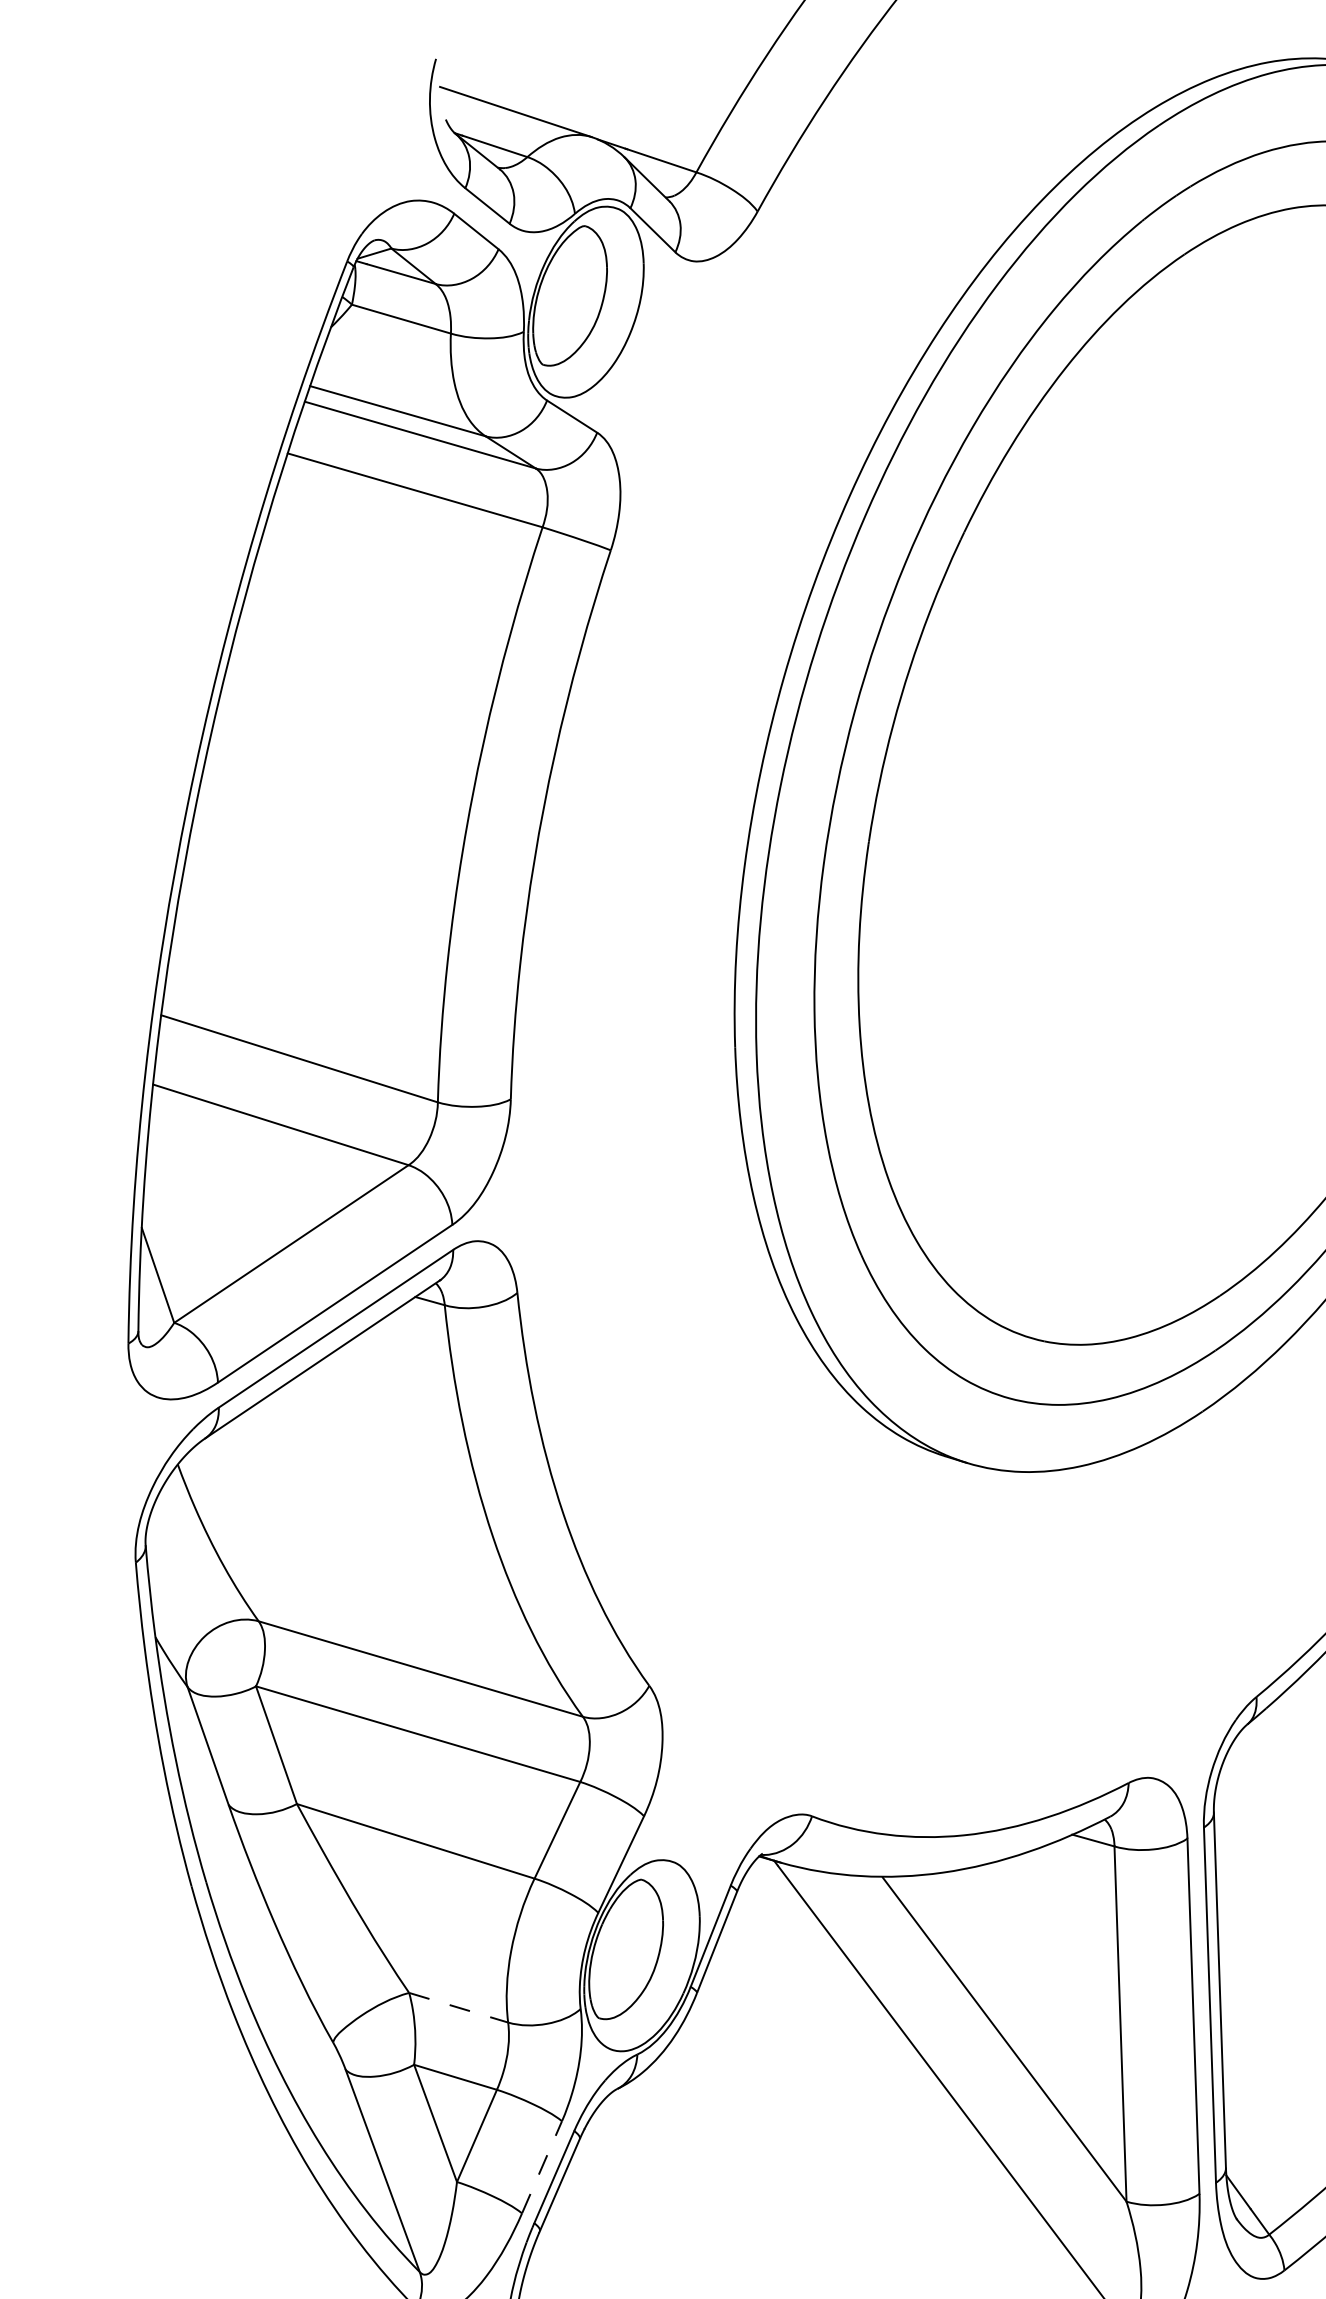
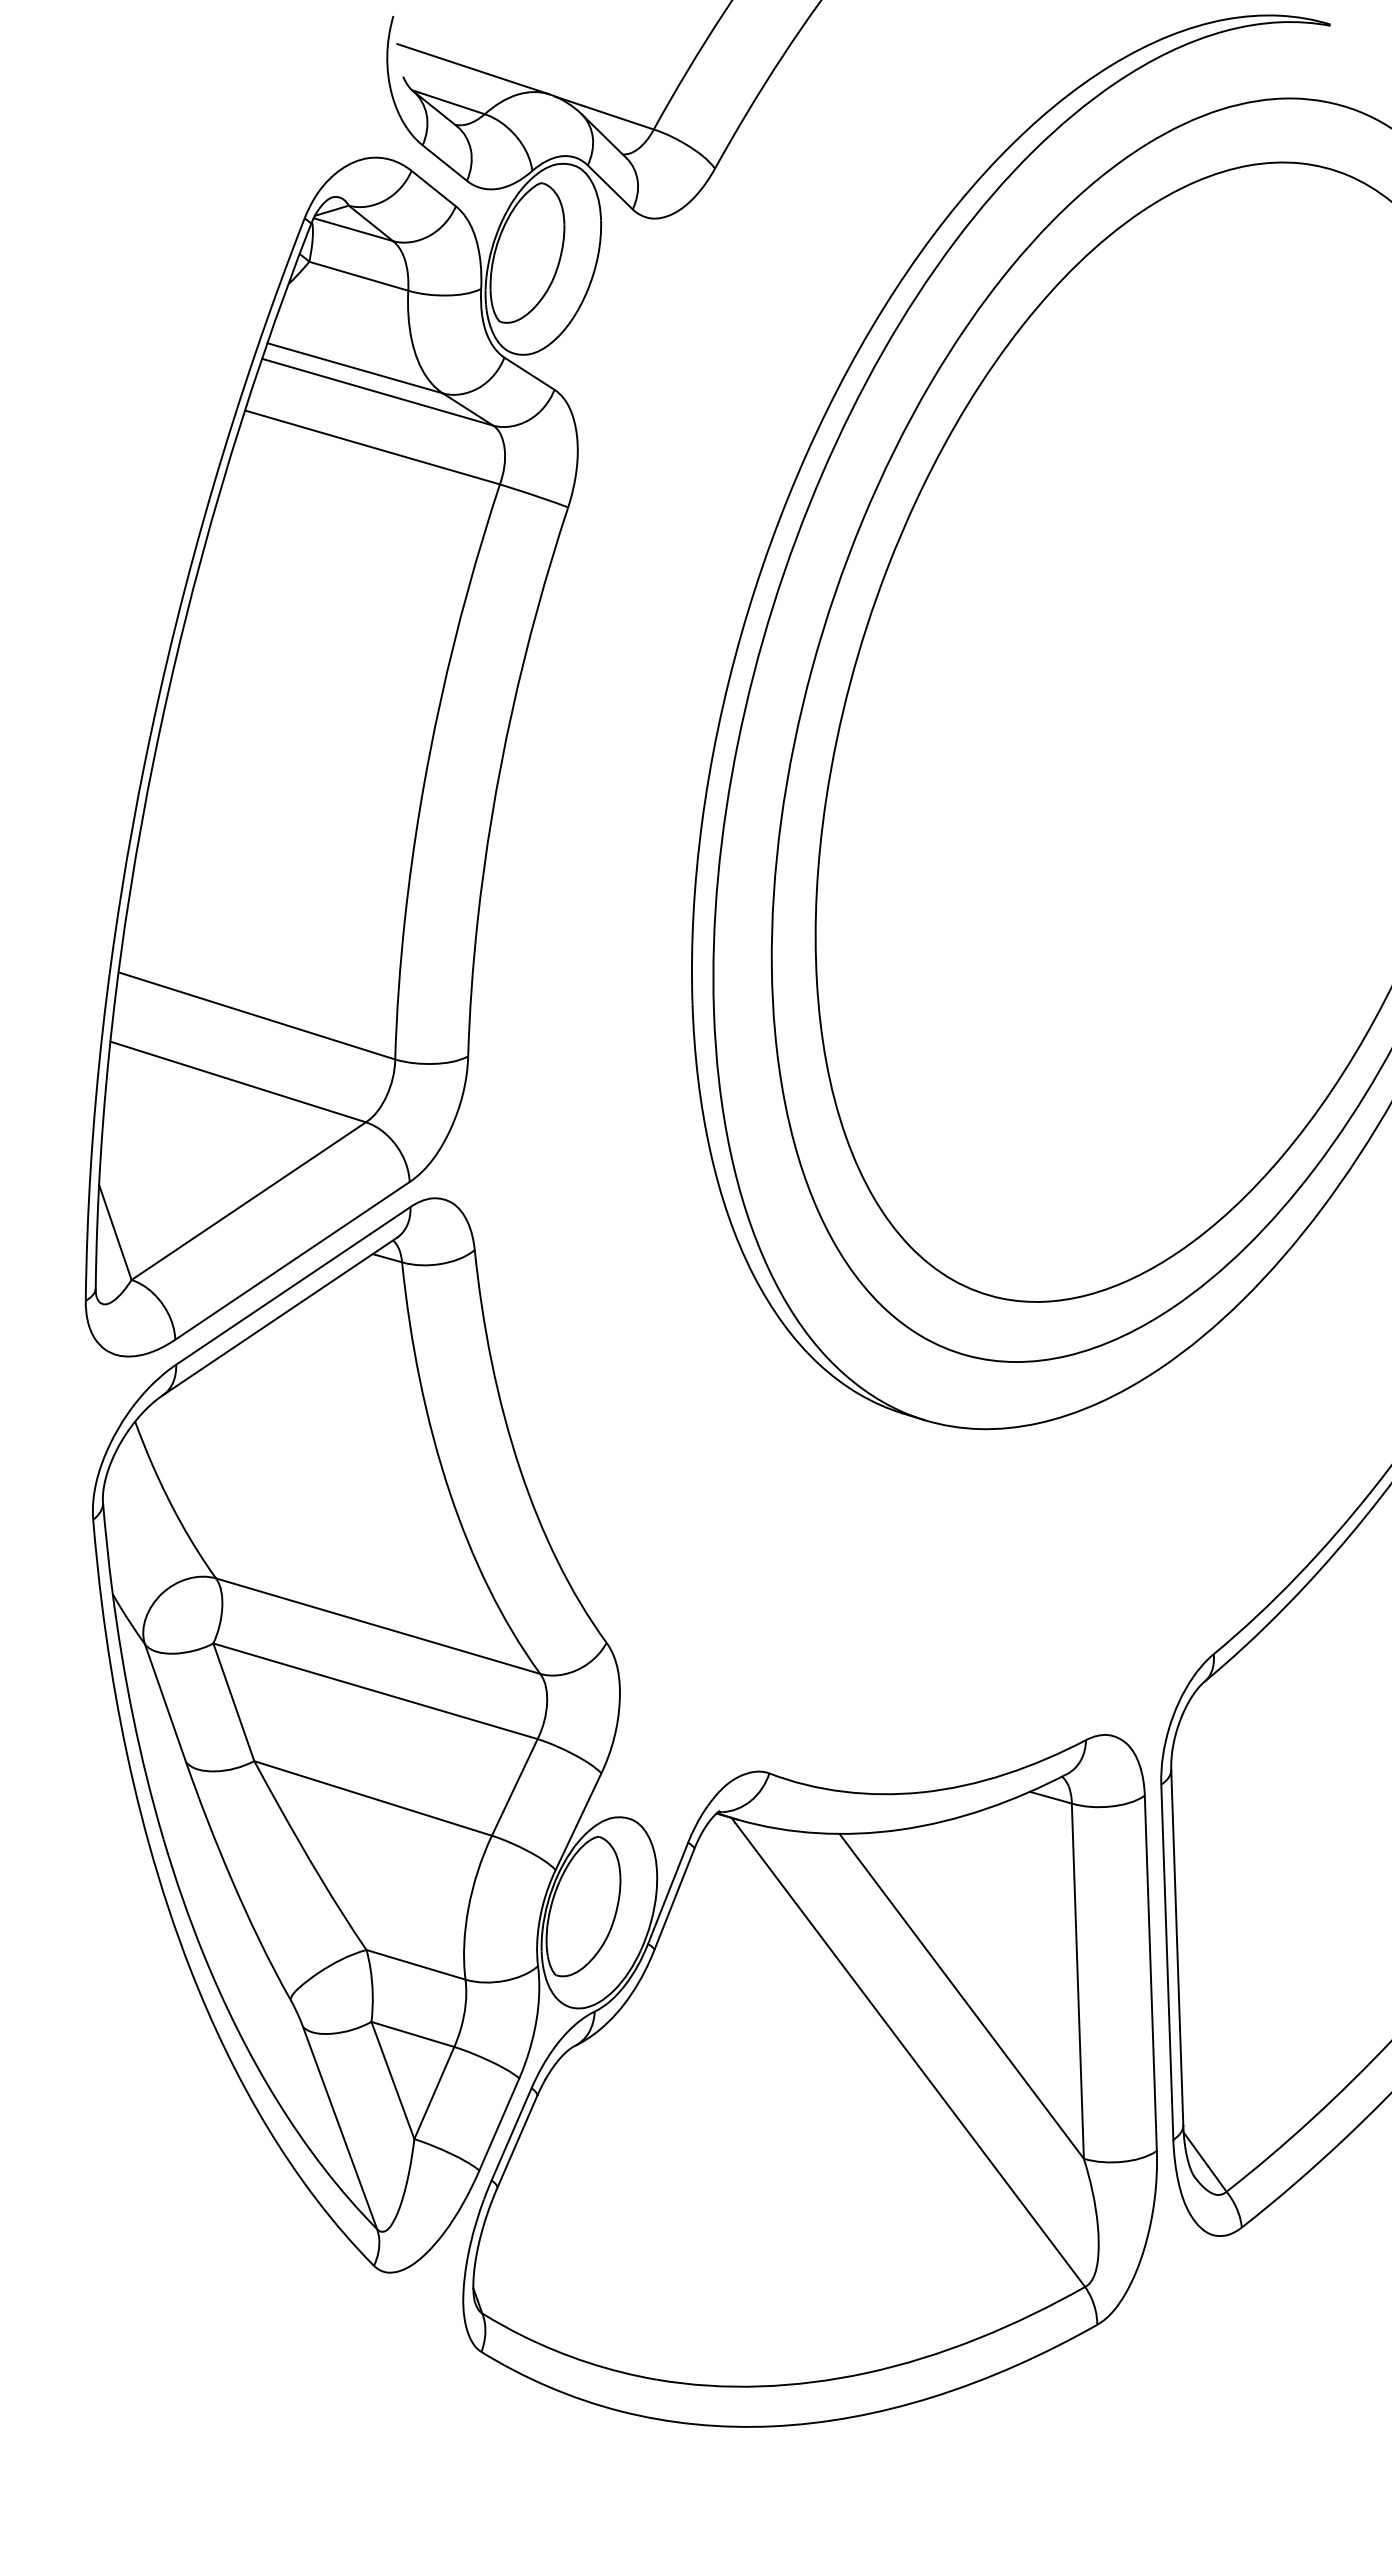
line: (459, 2007) -> (416, 1964), dashed -> solid
line: (542, 2166) -> (499, 2123), dashed -> solid

